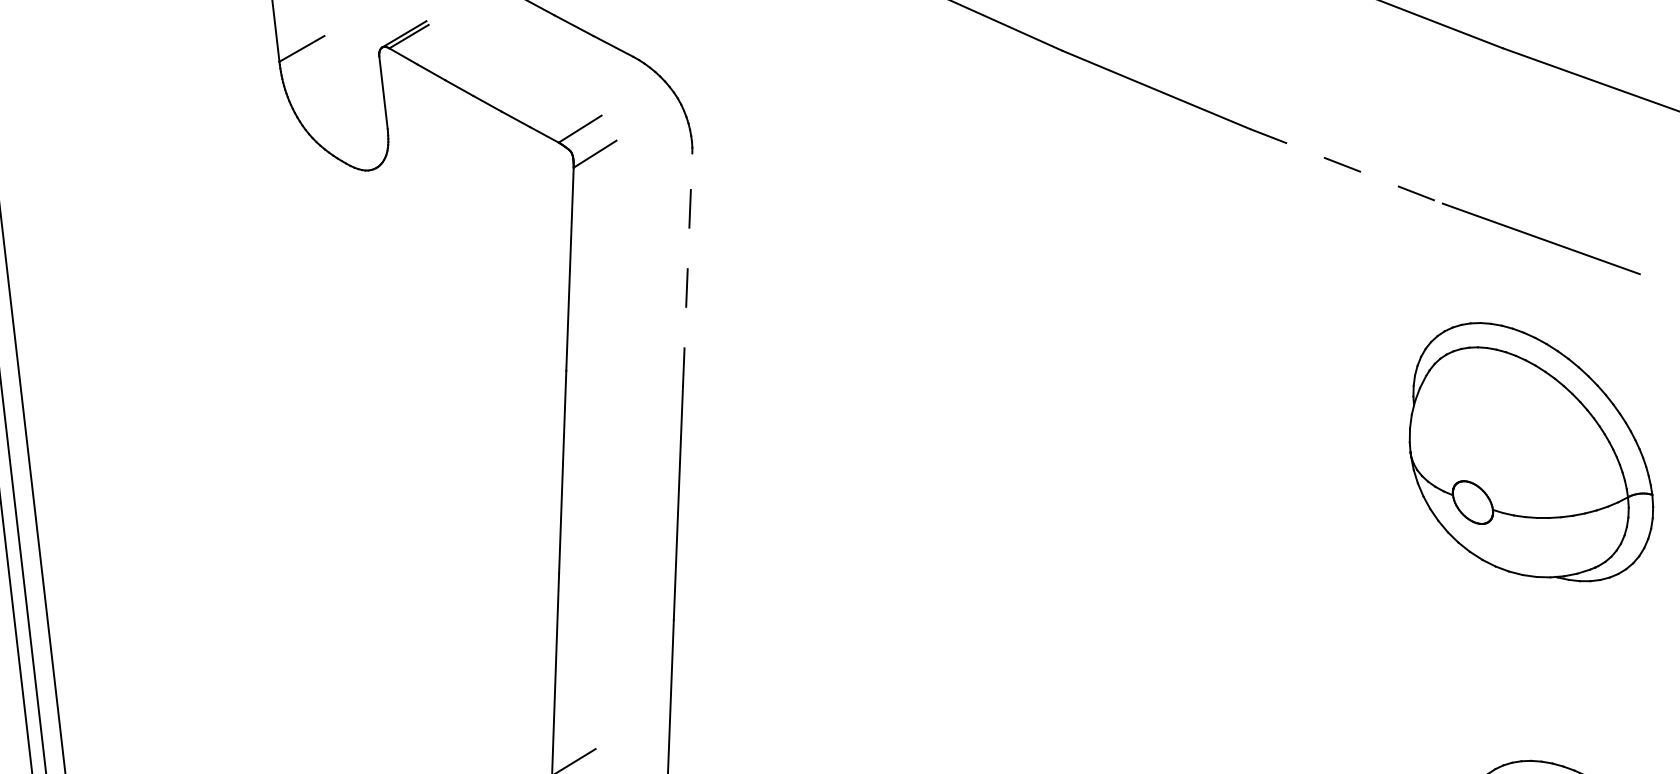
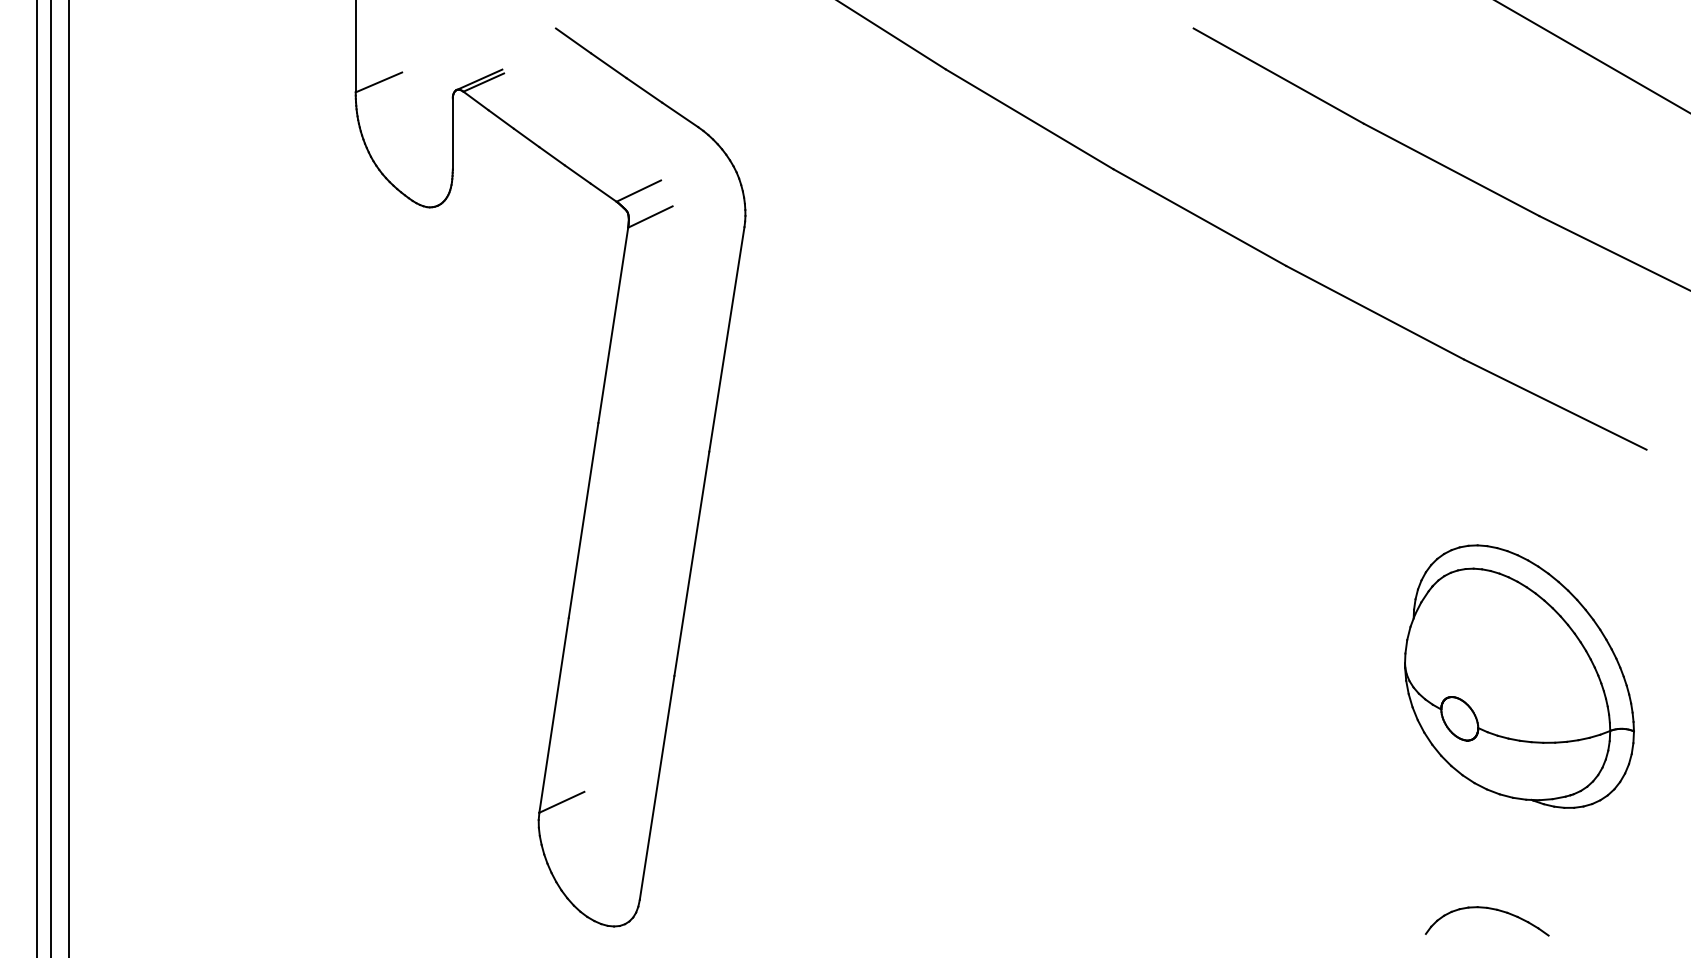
line: (1346, 166) -> (1375, 312), dashed -> solid
line: (687, 270) -> (726, 339), dashed -> solid
part: (1528, 452) -> (1519, 676), moved

